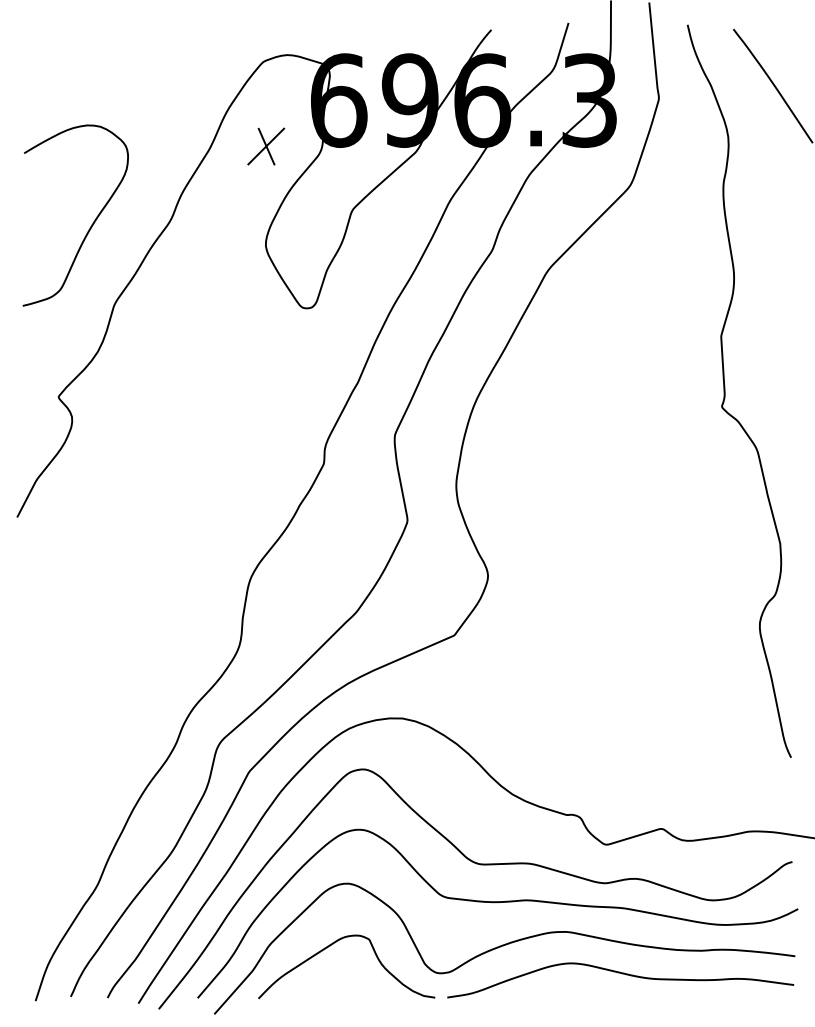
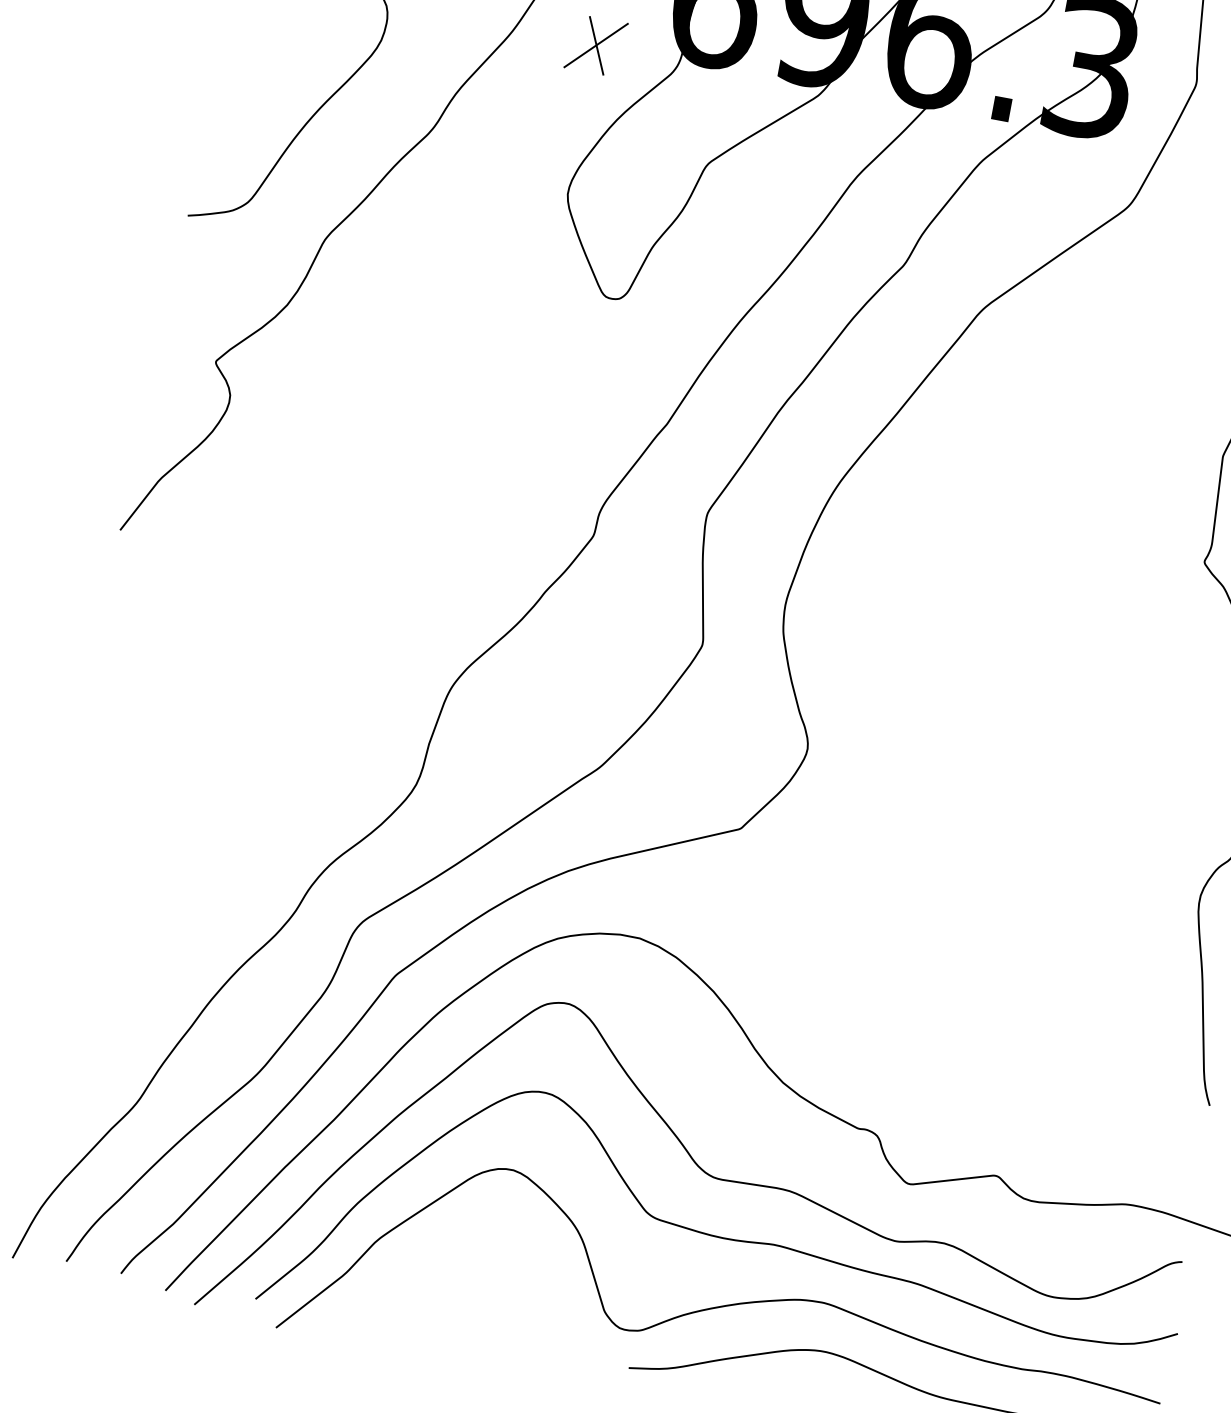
curve: (333, 944) -> (473, 1256), removed

